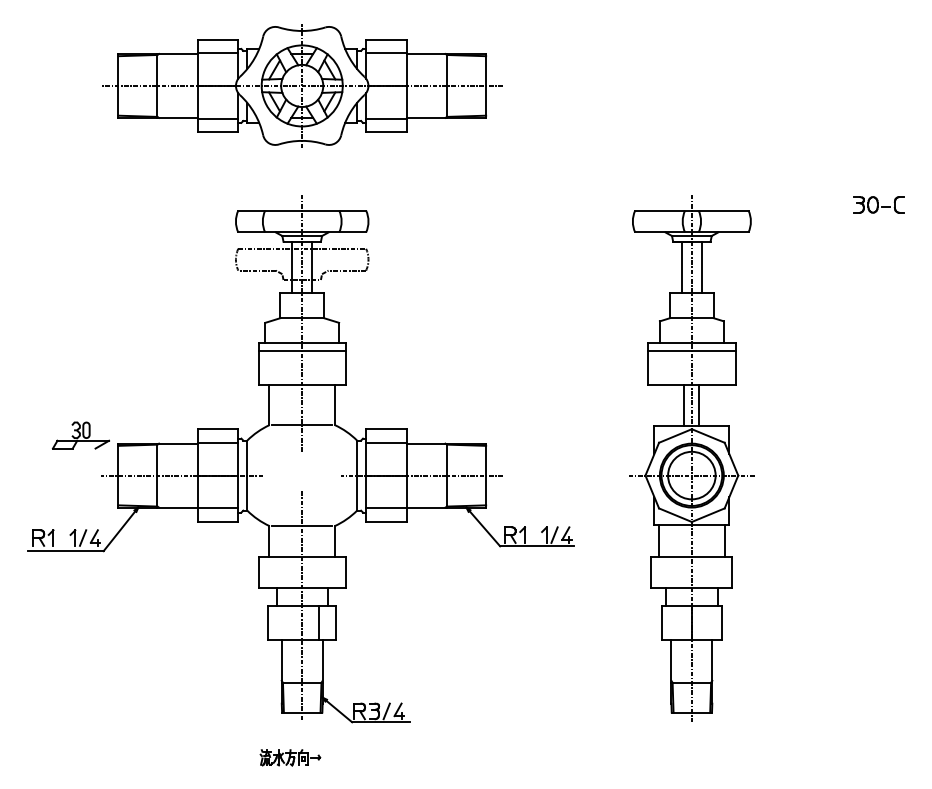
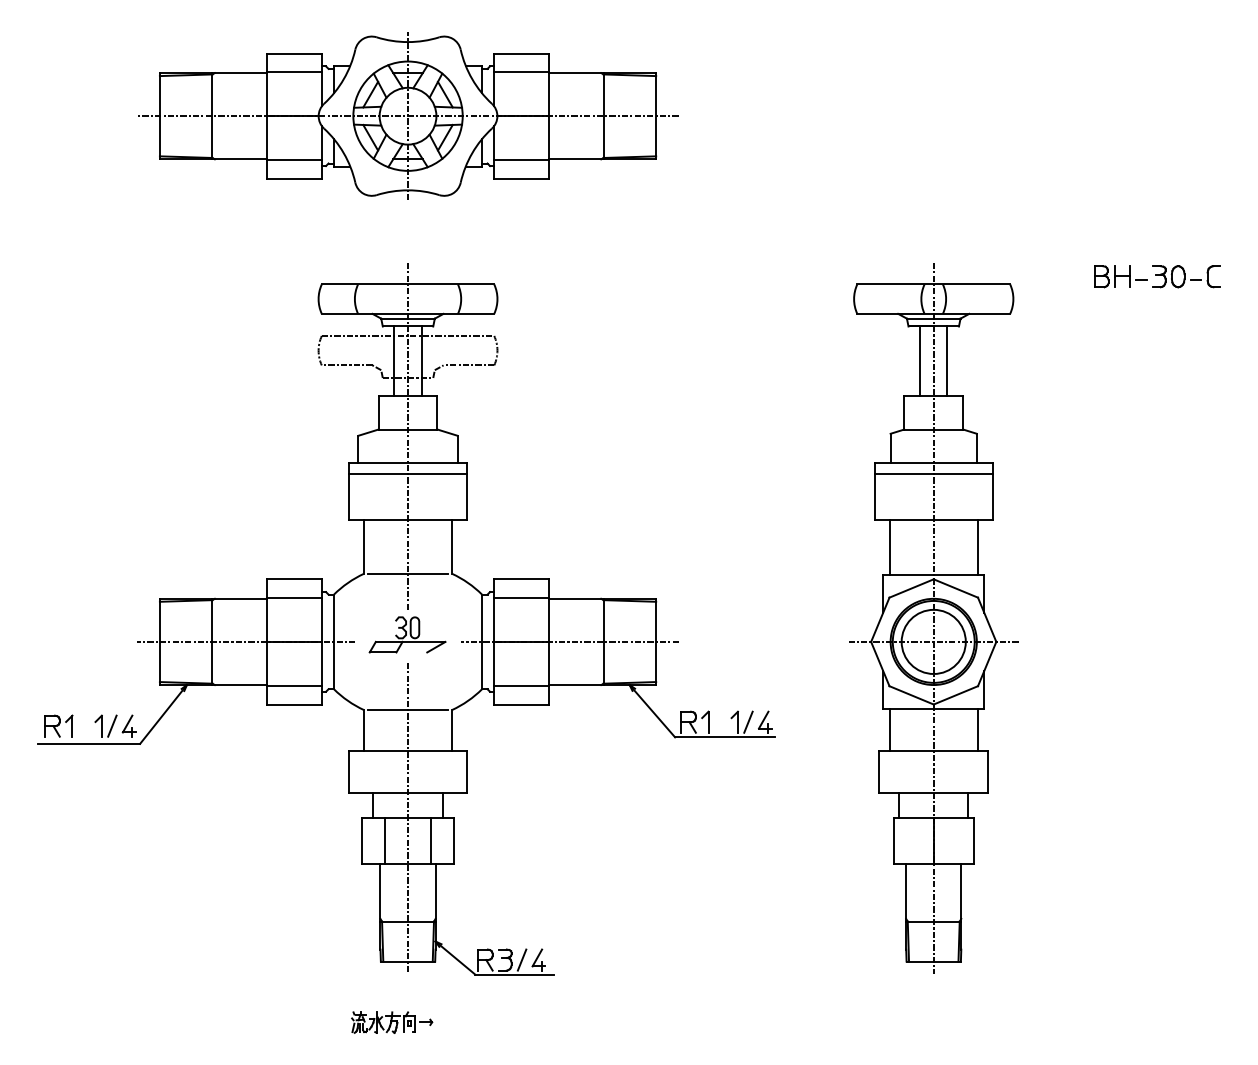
part: (830, 204) -> (1120, 276), added
line: (684, 404) -> (889, 546), moved
line: (698, 404) -> (977, 546), moved
part: (80, 435) -> (407, 634), moved
line: (284, 622) -> (384, 840), added

